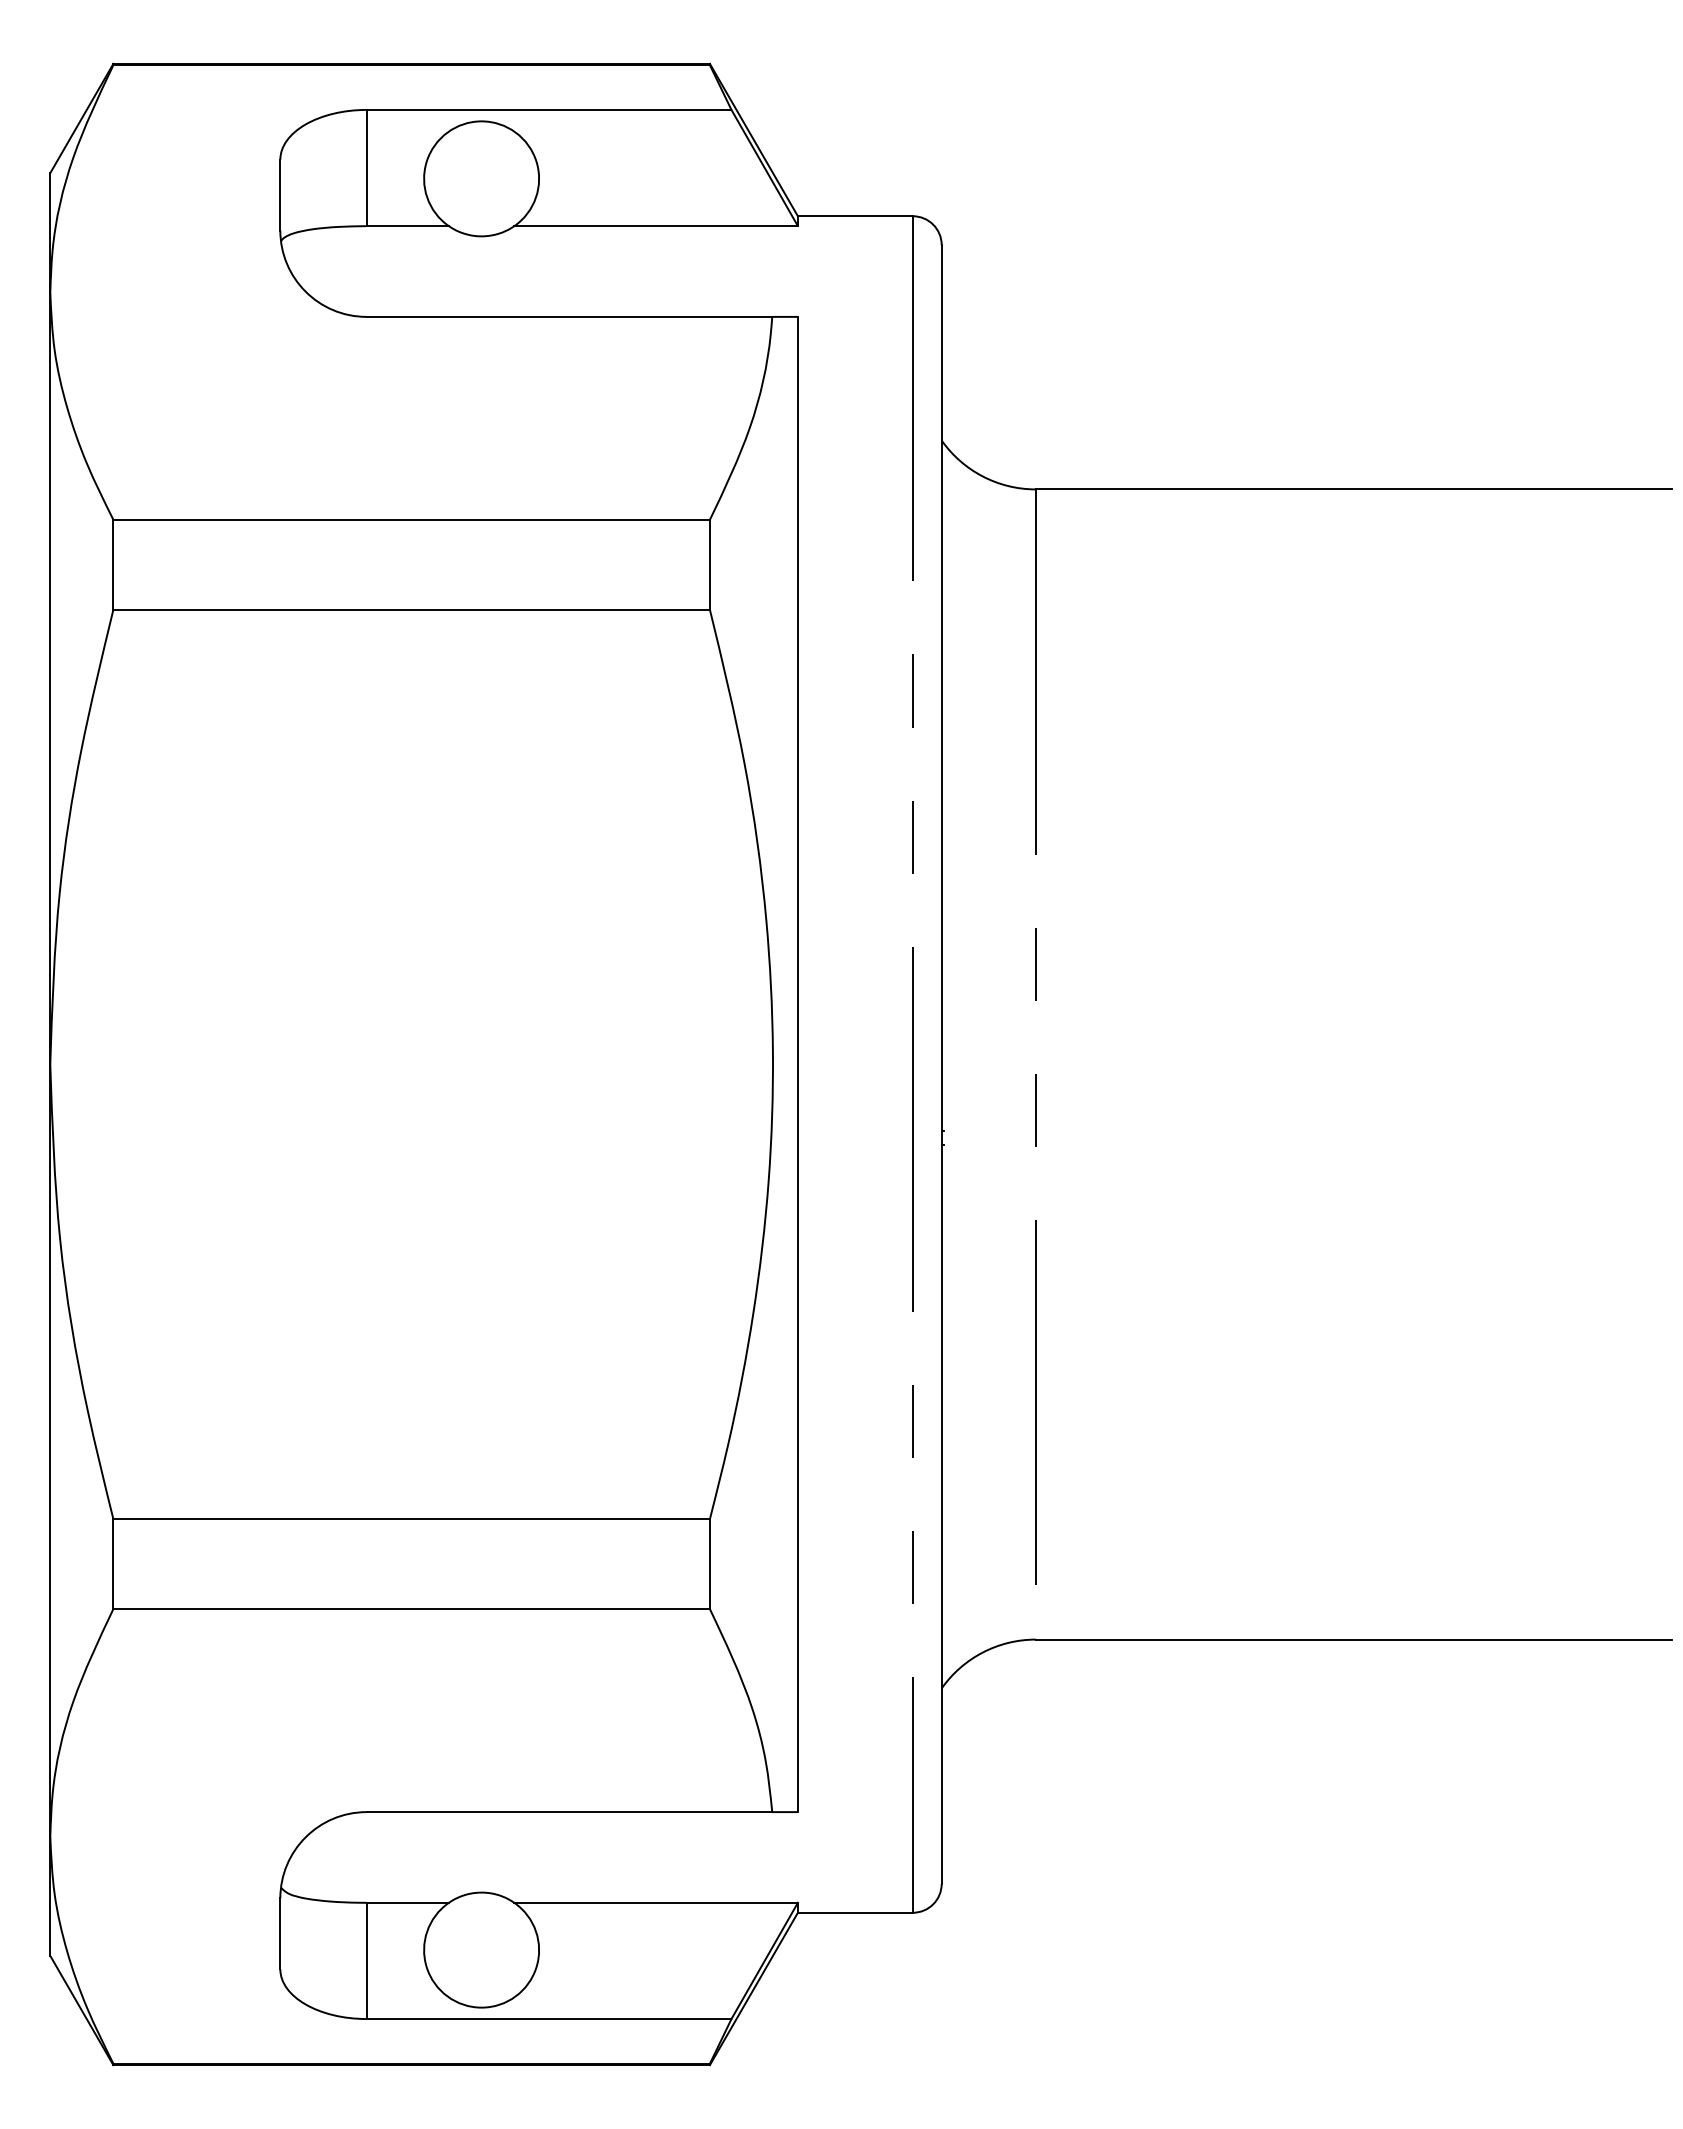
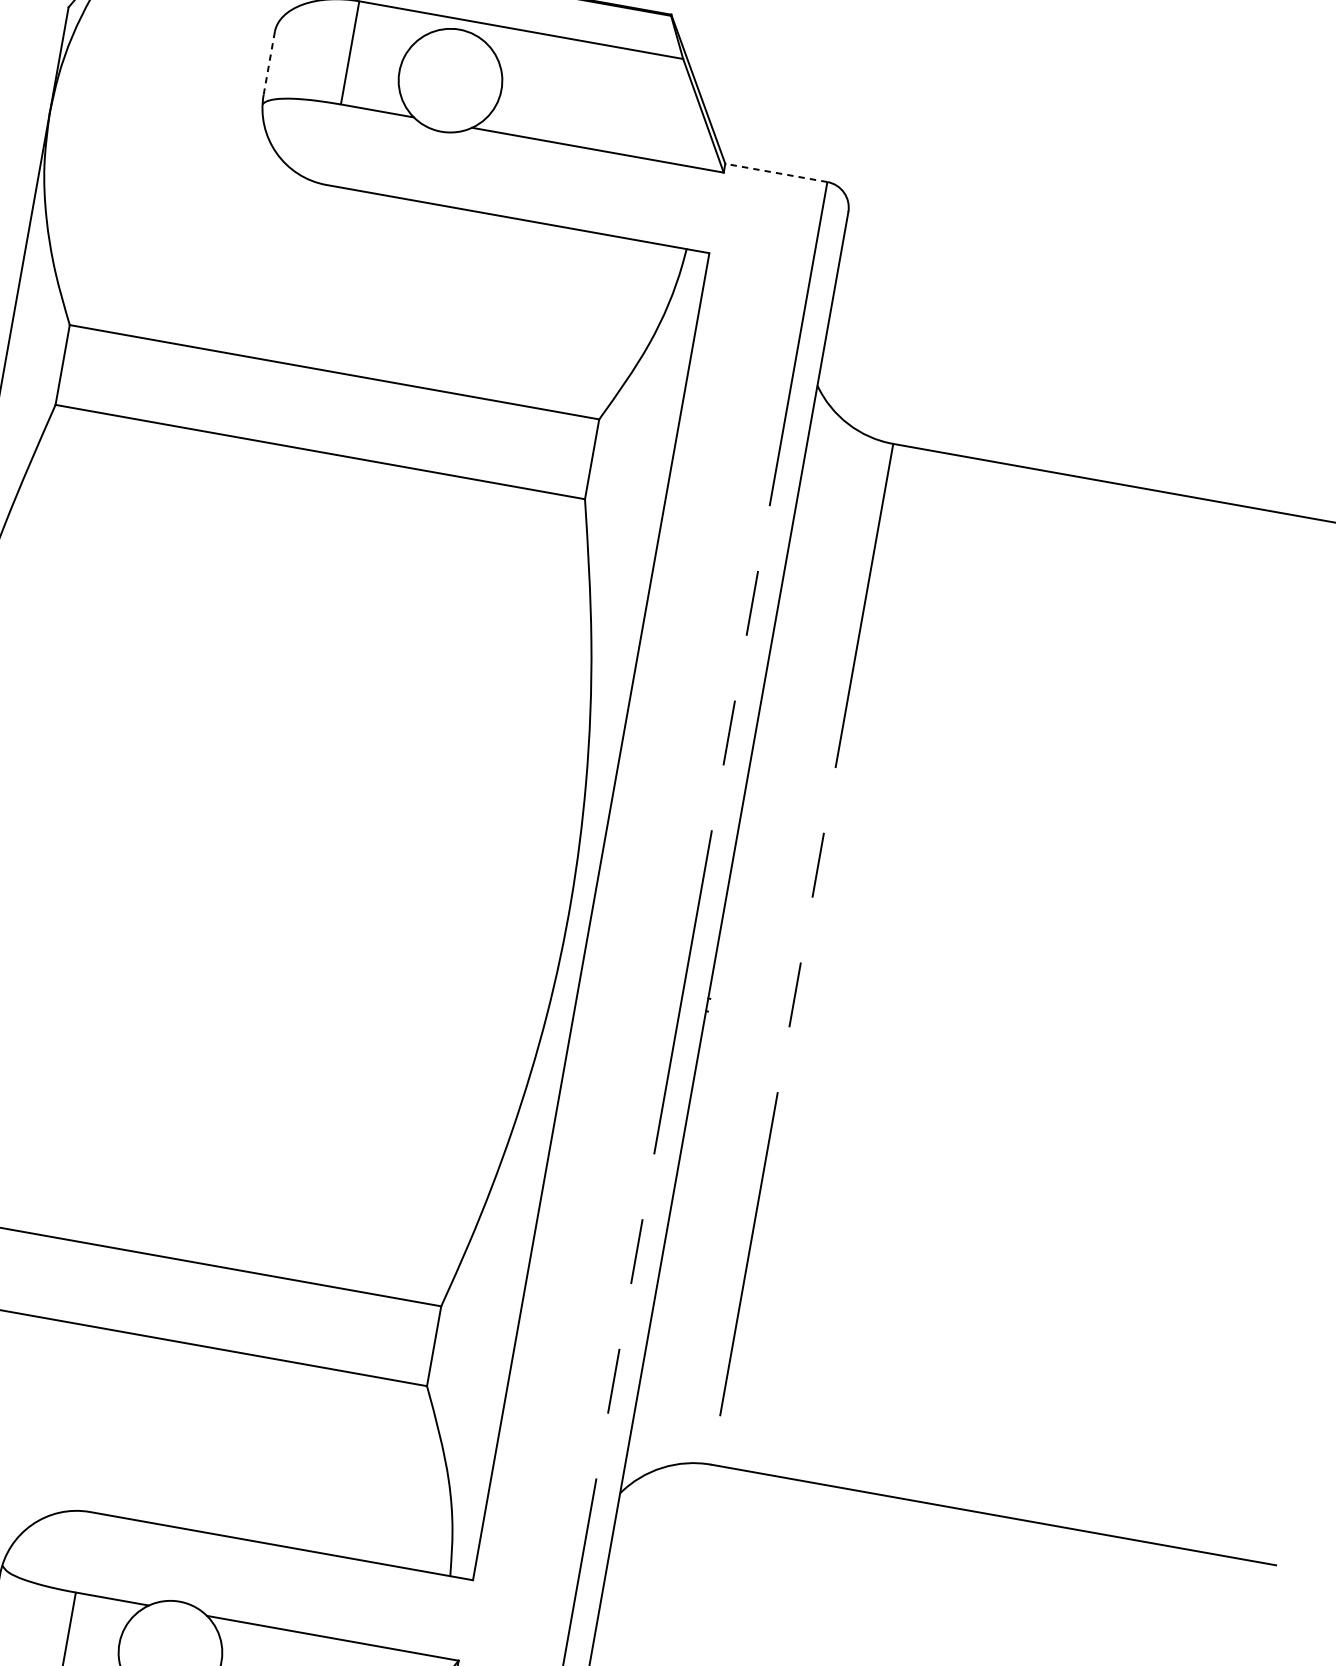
line: (280, 195) -> (269, 63), solid -> dashed
line: (855, 216) -> (776, 173), solid -> dashed

